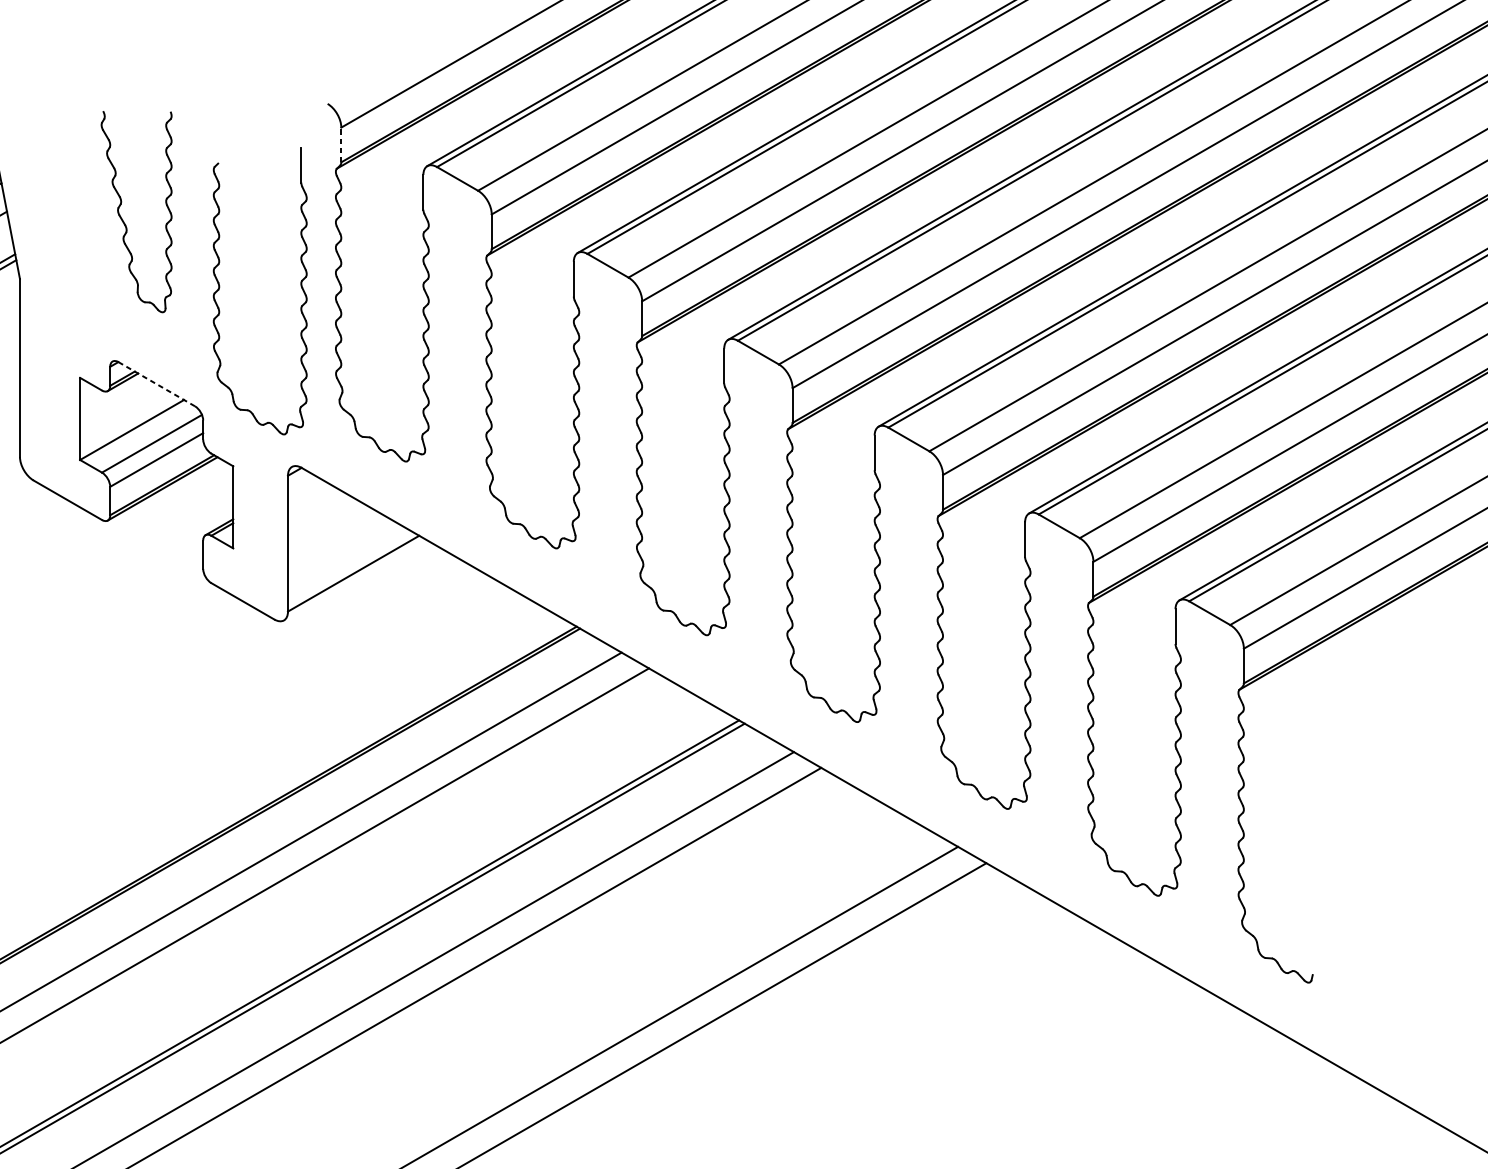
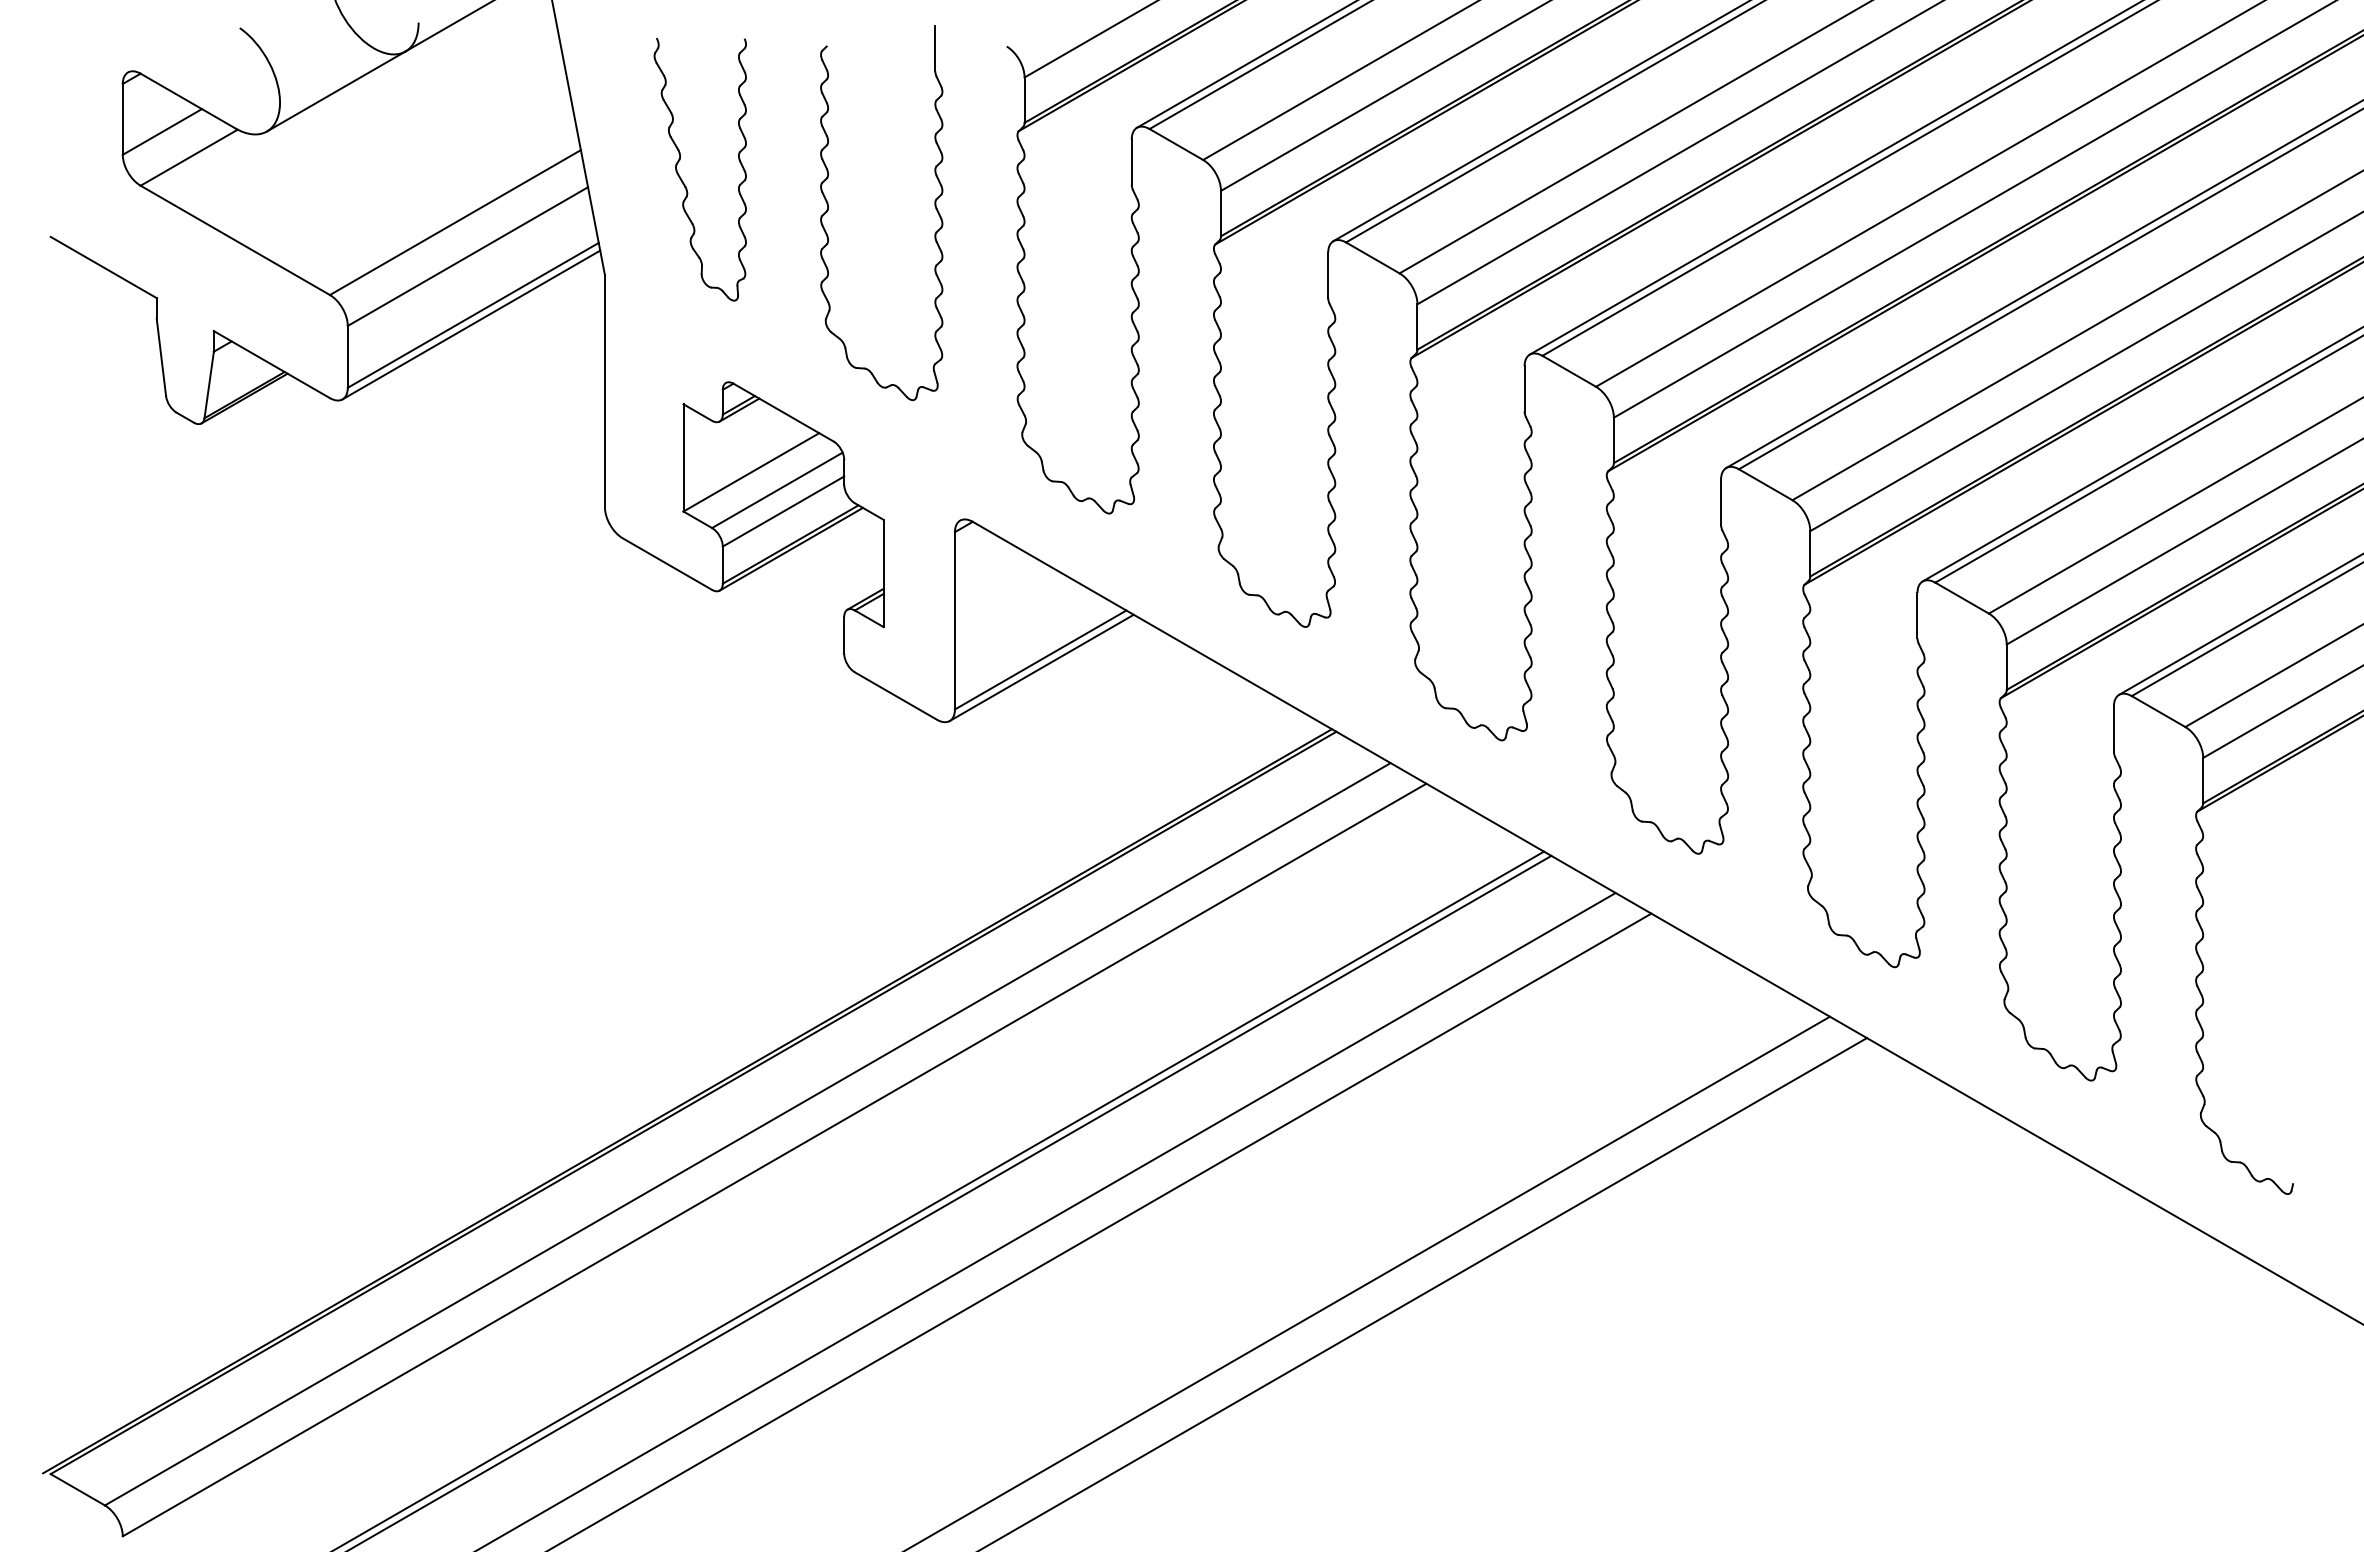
line: (341, 145) -> (1024, 100), dashed -> solid
part: (123, 219) -> (682, 179), moved
part: (219, 289) -> (828, 211), moved
line: (156, 384) -> (783, 412), dashed -> solid
line: (354, 579) -> (1041, 667), added

